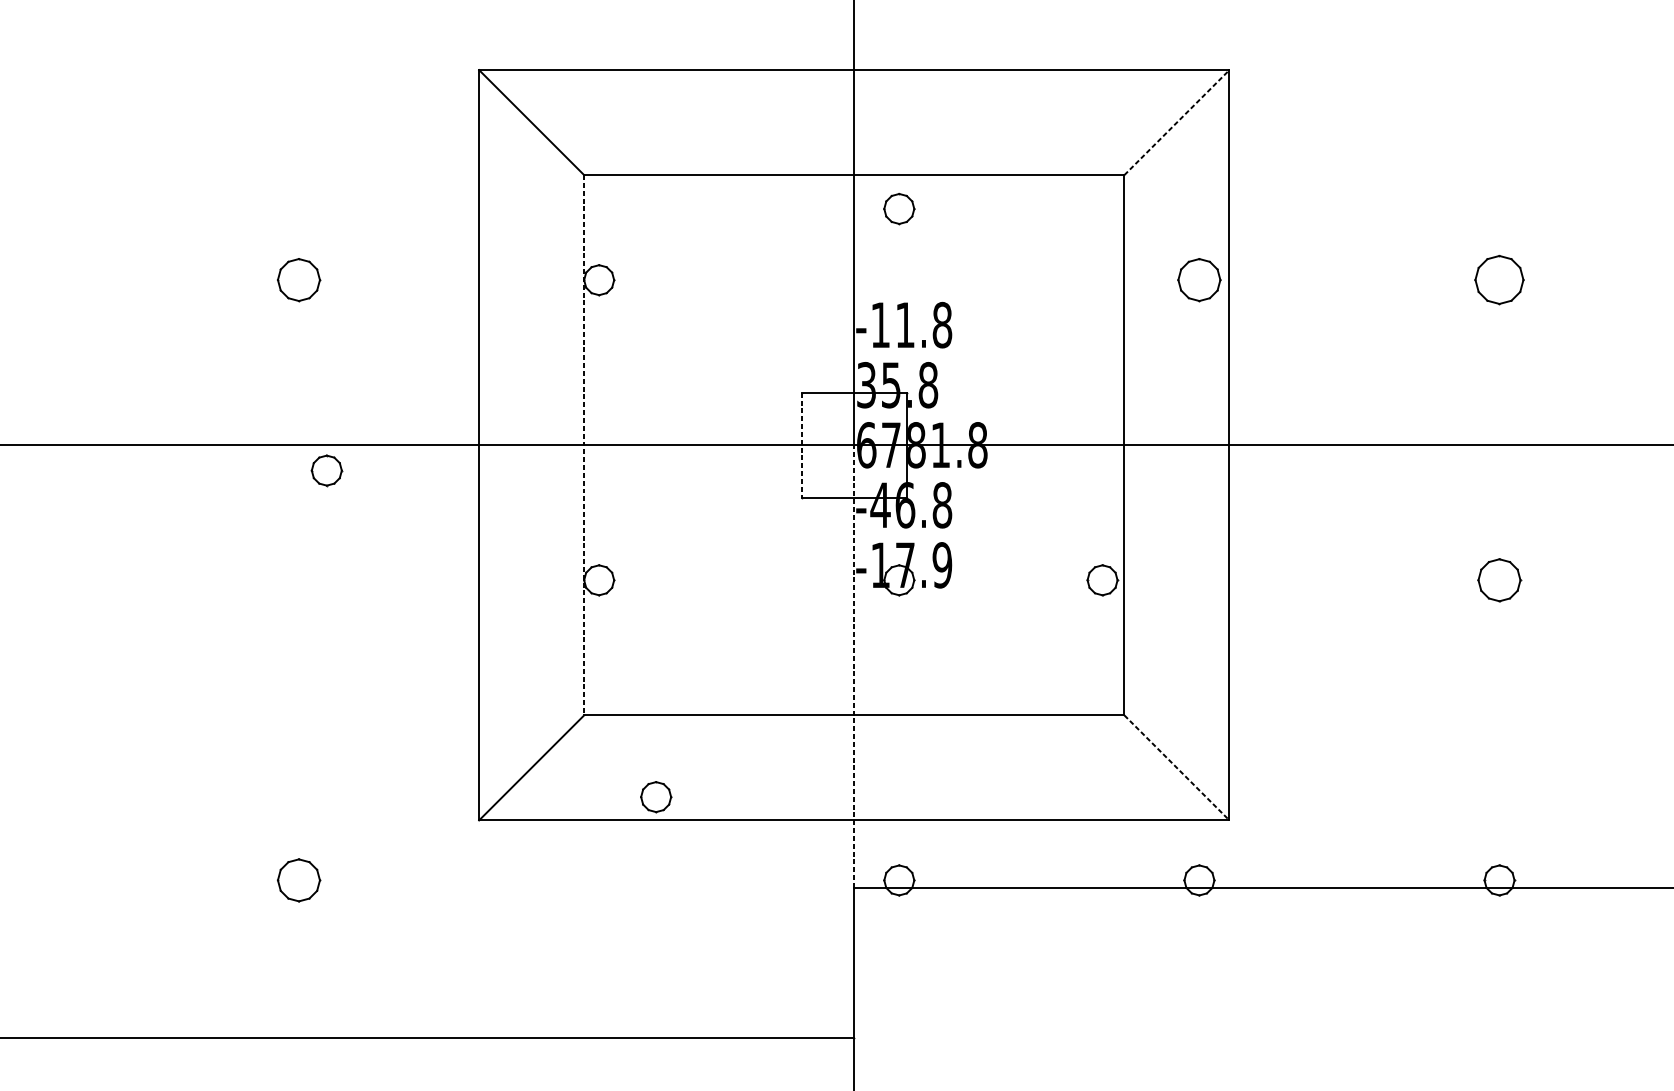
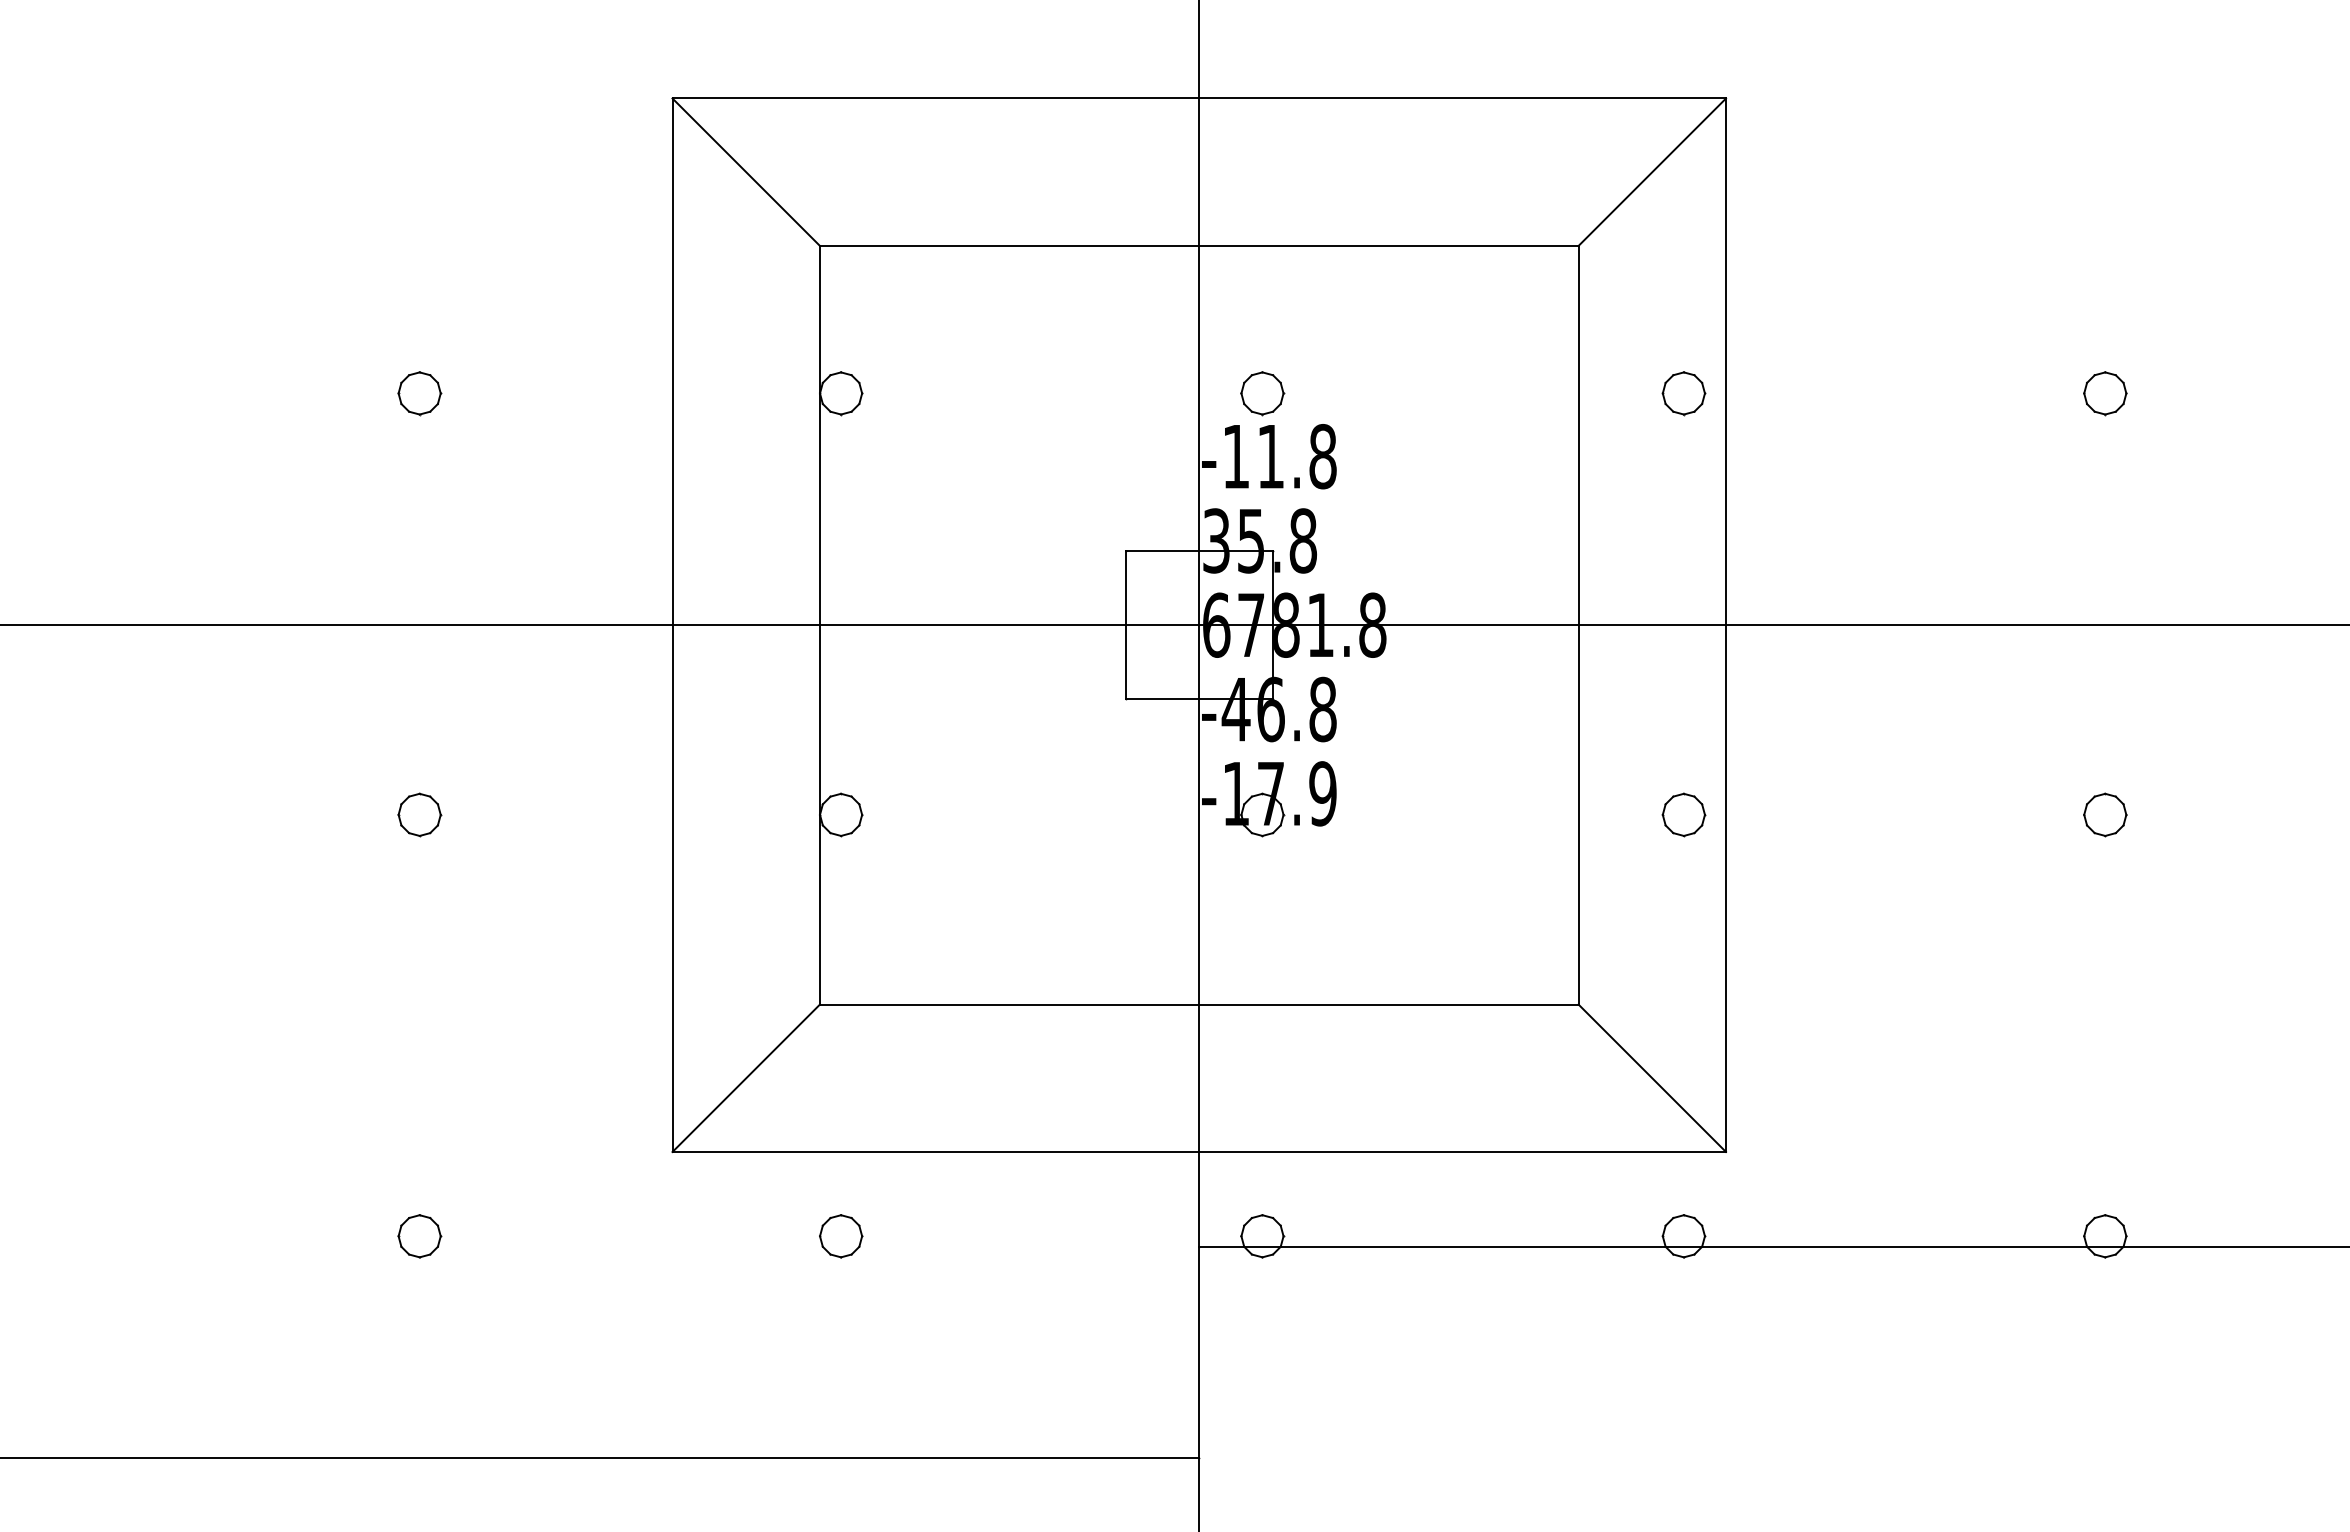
line: (1177, 122) -> (1652, 171), dashed -> solid
part: (899, 208) -> (1262, 393), moved
part: (298, 280) -> (419, 393), size x0.71
part: (1199, 280) -> (1683, 393), size x0.71
part: (1499, 280) -> (2105, 393), size x0.62
line: (584, 445) -> (820, 625), dashed -> solid
line: (801, 445) -> (1125, 625), dashed -> solid
part: (326, 470) -> (419, 814), moved
part: (1102, 580) -> (1683, 814), moved
part: (1499, 580) -> (2105, 814), size x0.71
line: (854, 666) -> (1199, 936), dashed -> solid
line: (1177, 768) -> (1652, 1078), dashed -> solid
part: (656, 797) -> (841, 1236), moved
part: (298, 880) -> (419, 1236), size x0.71

